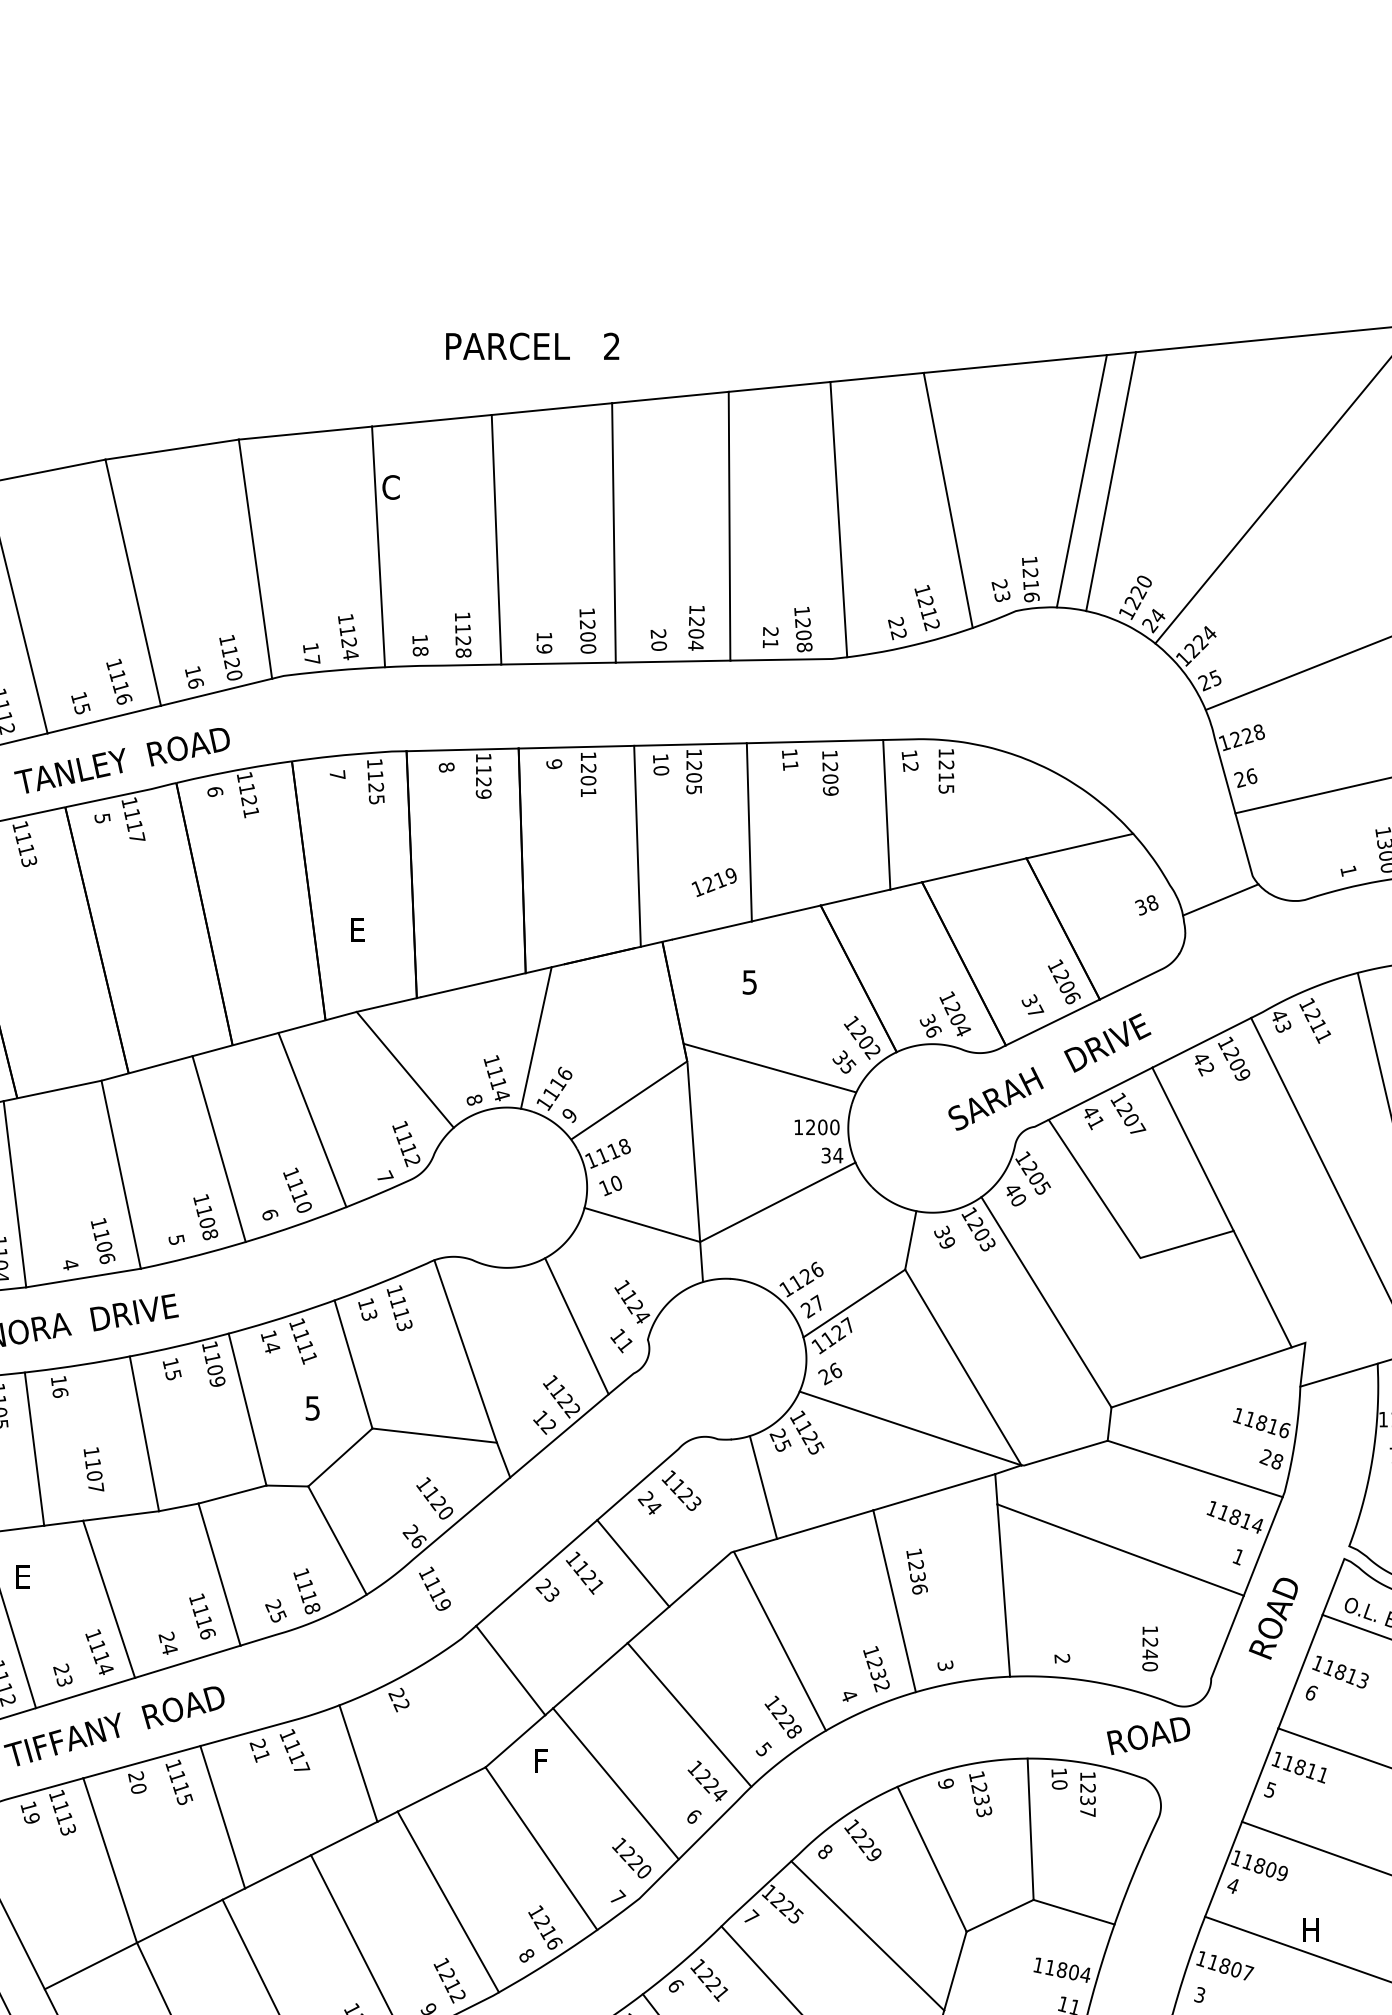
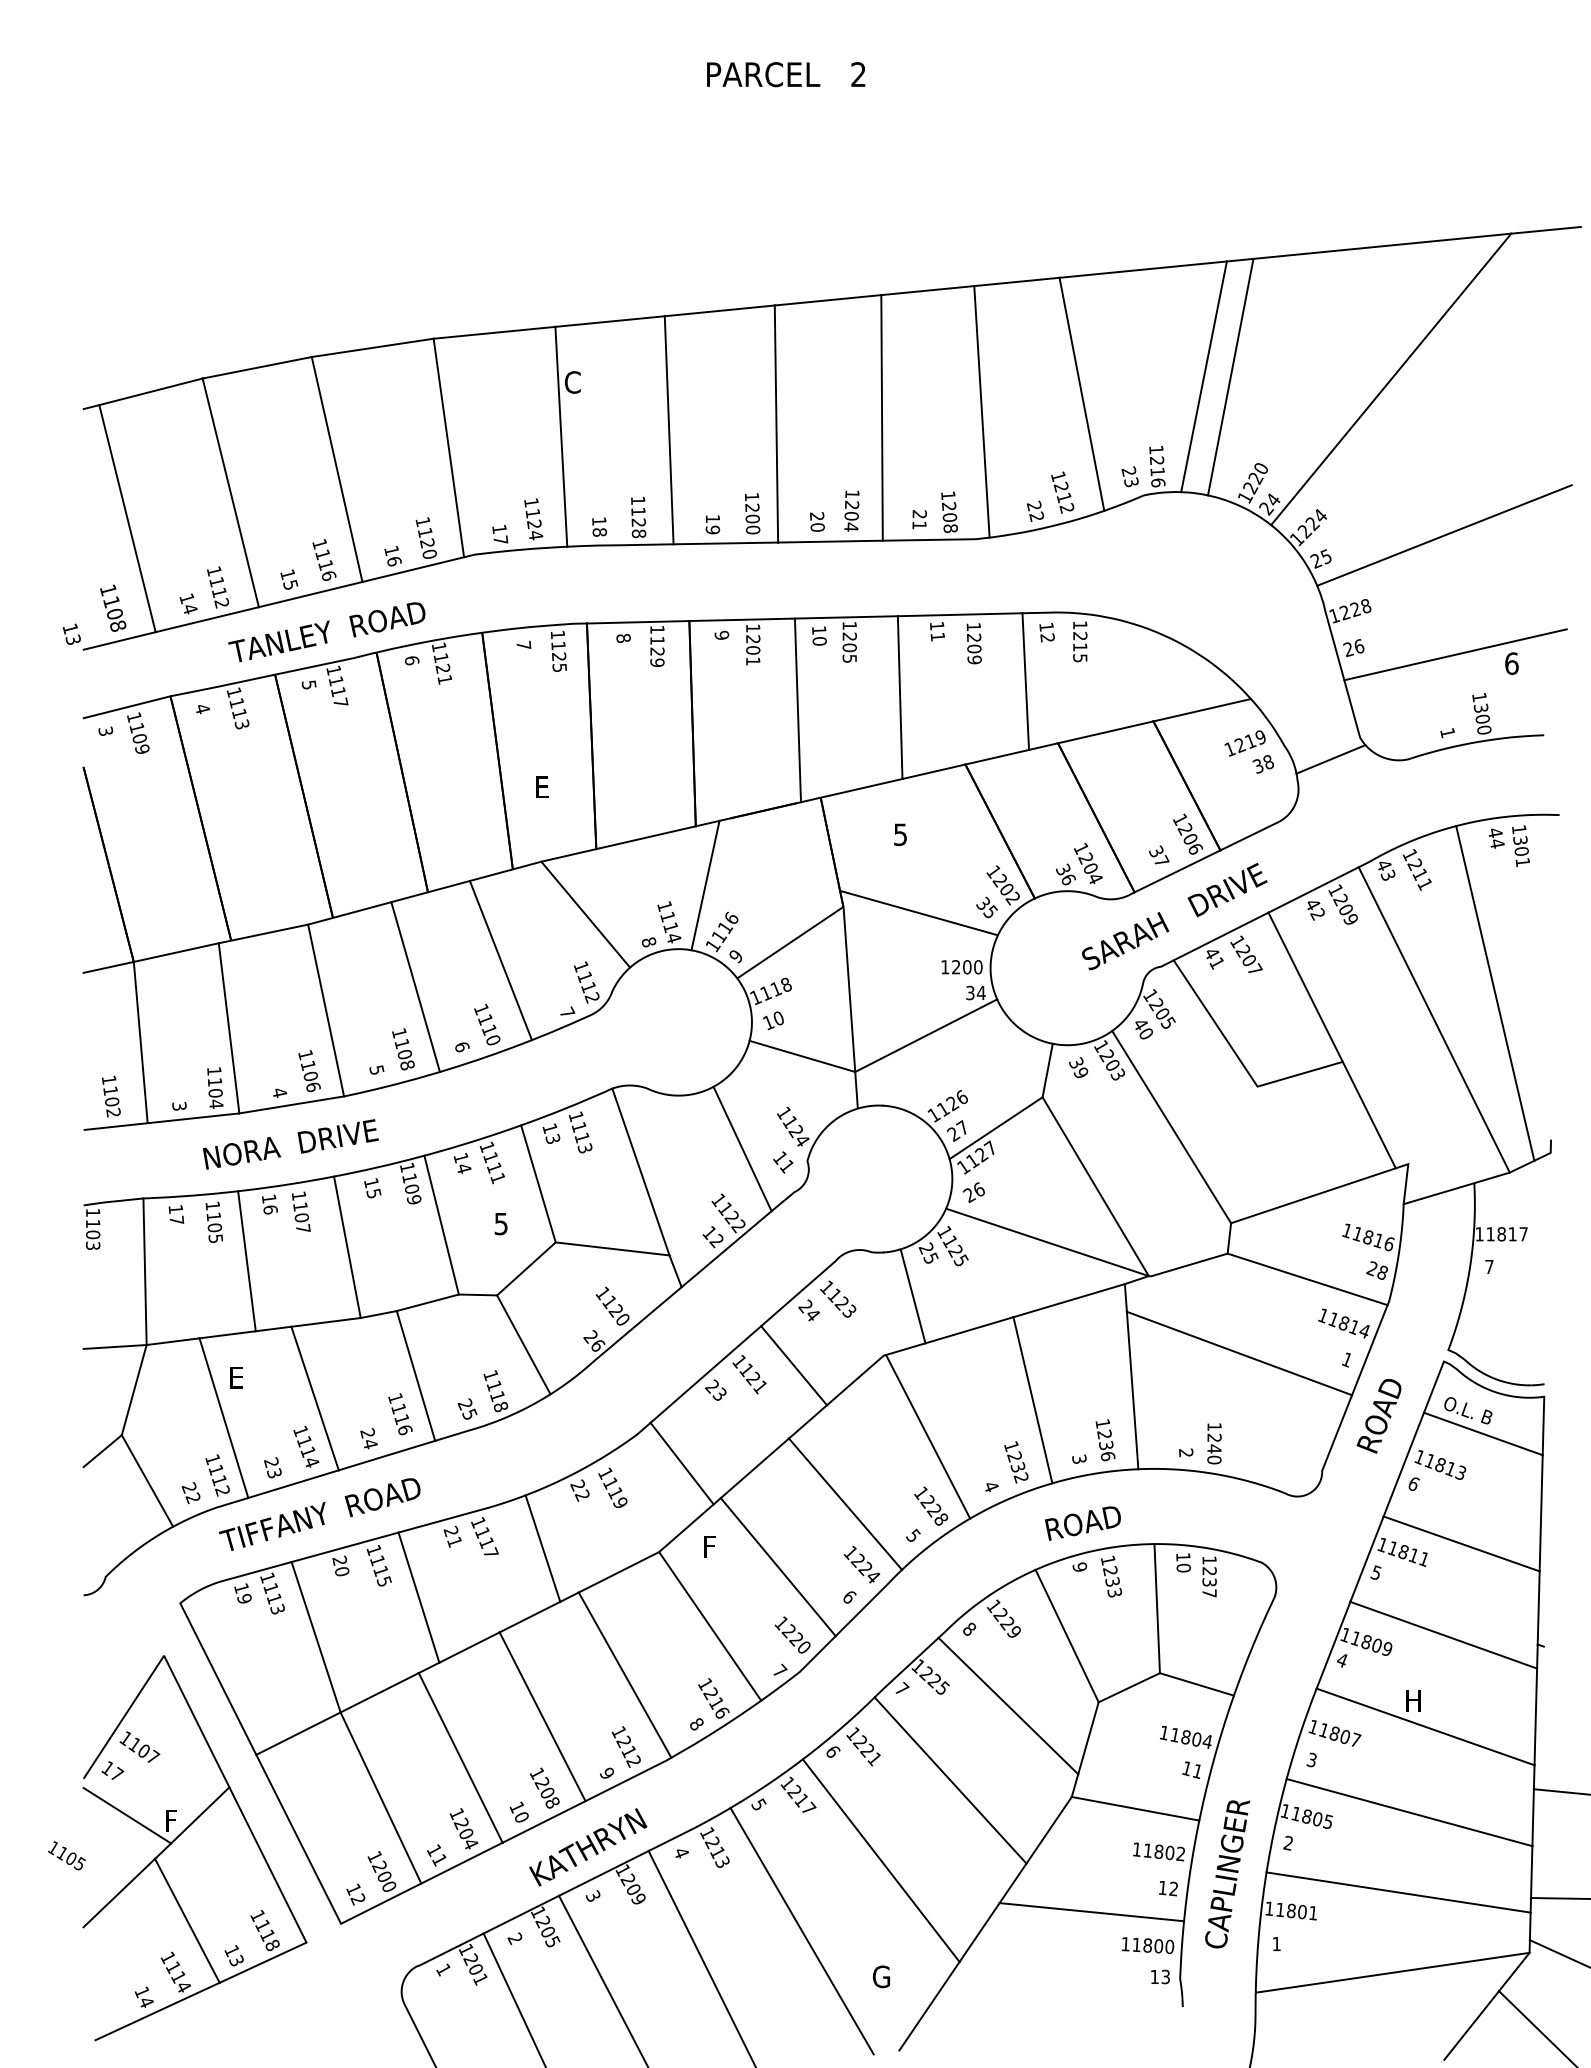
text: (533, 346) -> (786, 74), moved
text: (713, 882) -> (1244, 743), moved
text: (94, 1469) -> (301, 1211), moved
text: (917, 1571) -> (1105, 1440), moved
text: (434, 1588) -> (612, 1487), moved
text: (1150, 1648) -> (1214, 1443), moved
text: (1148, 1736) -> (1082, 1523), moved

